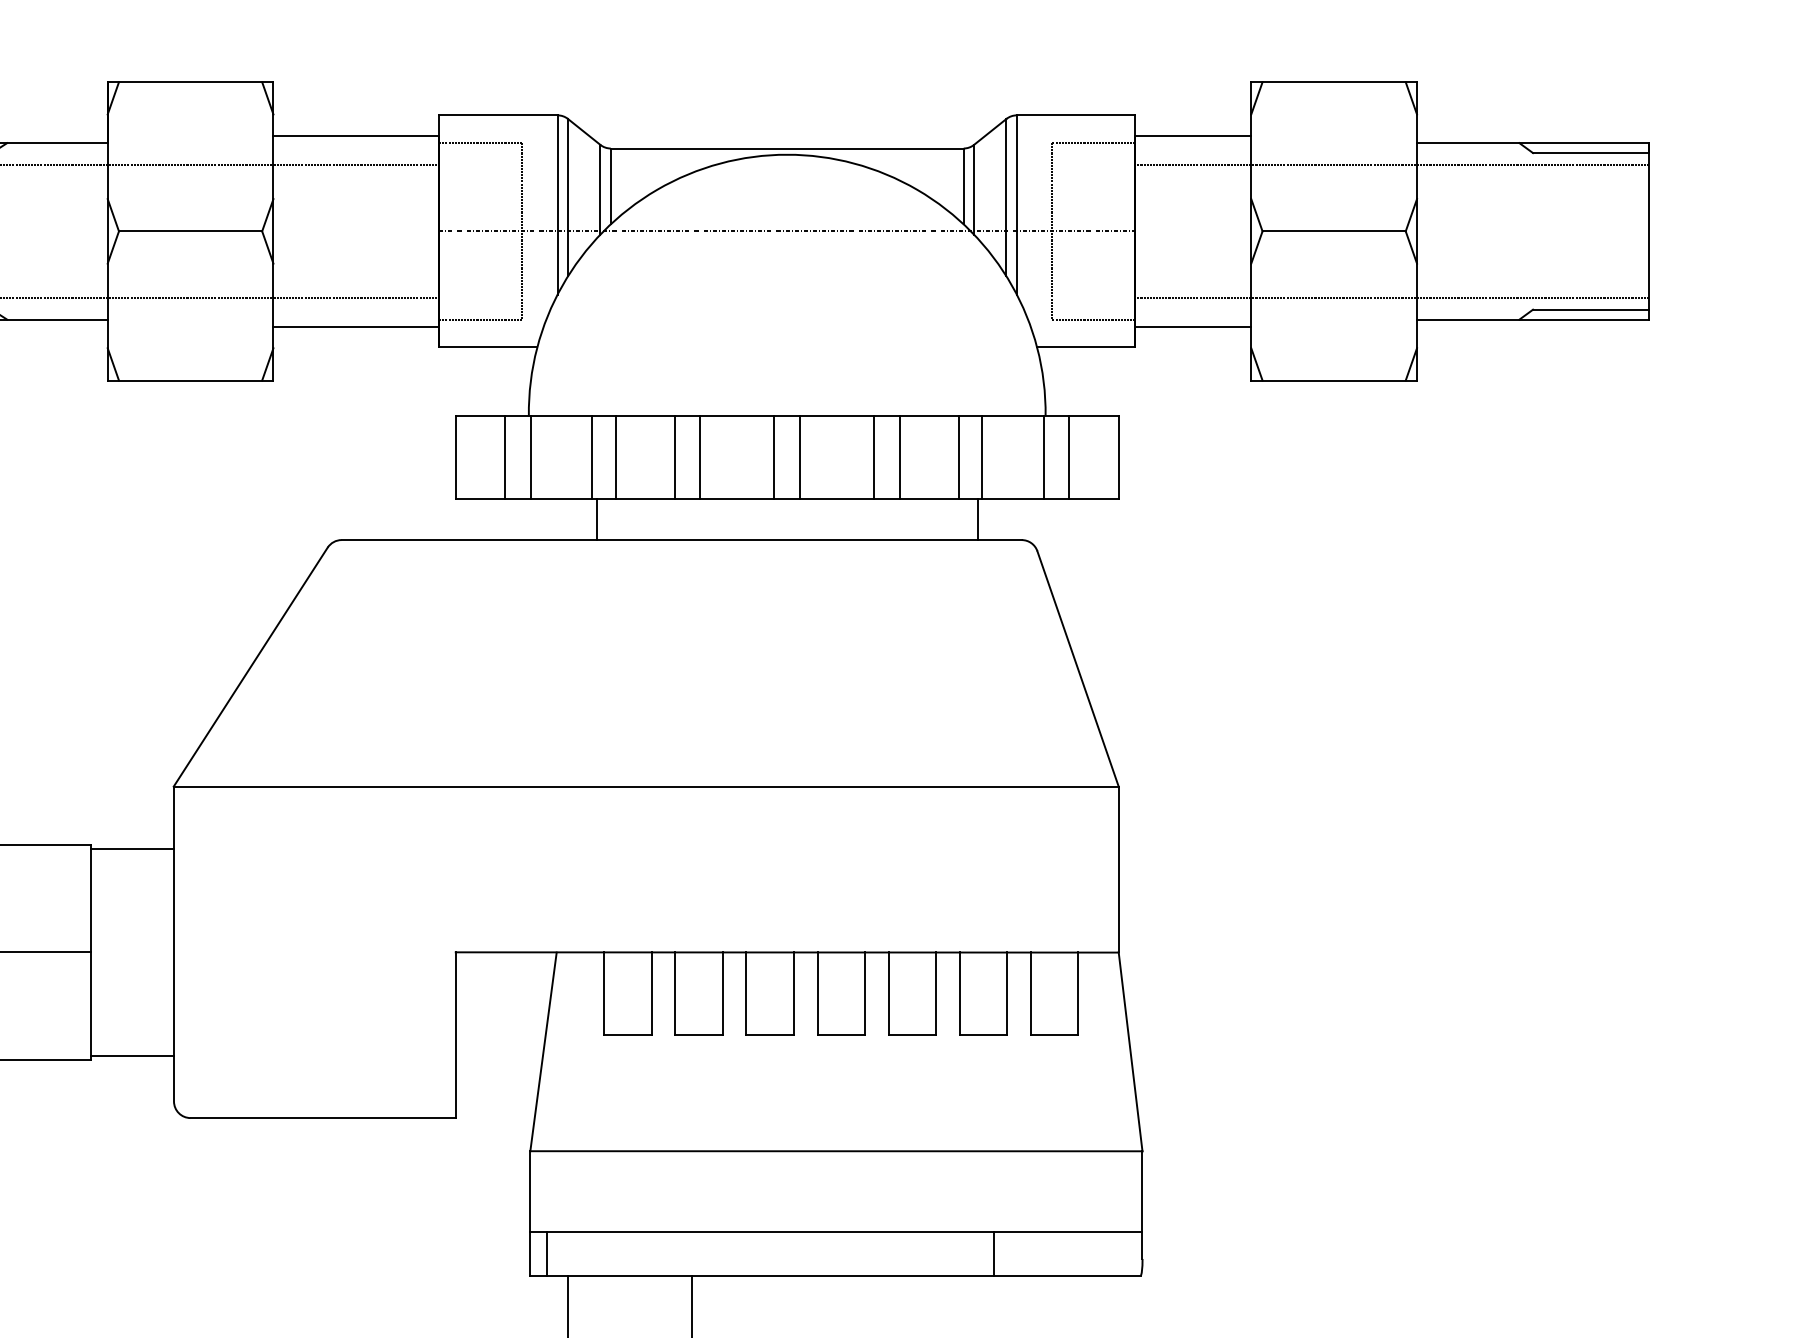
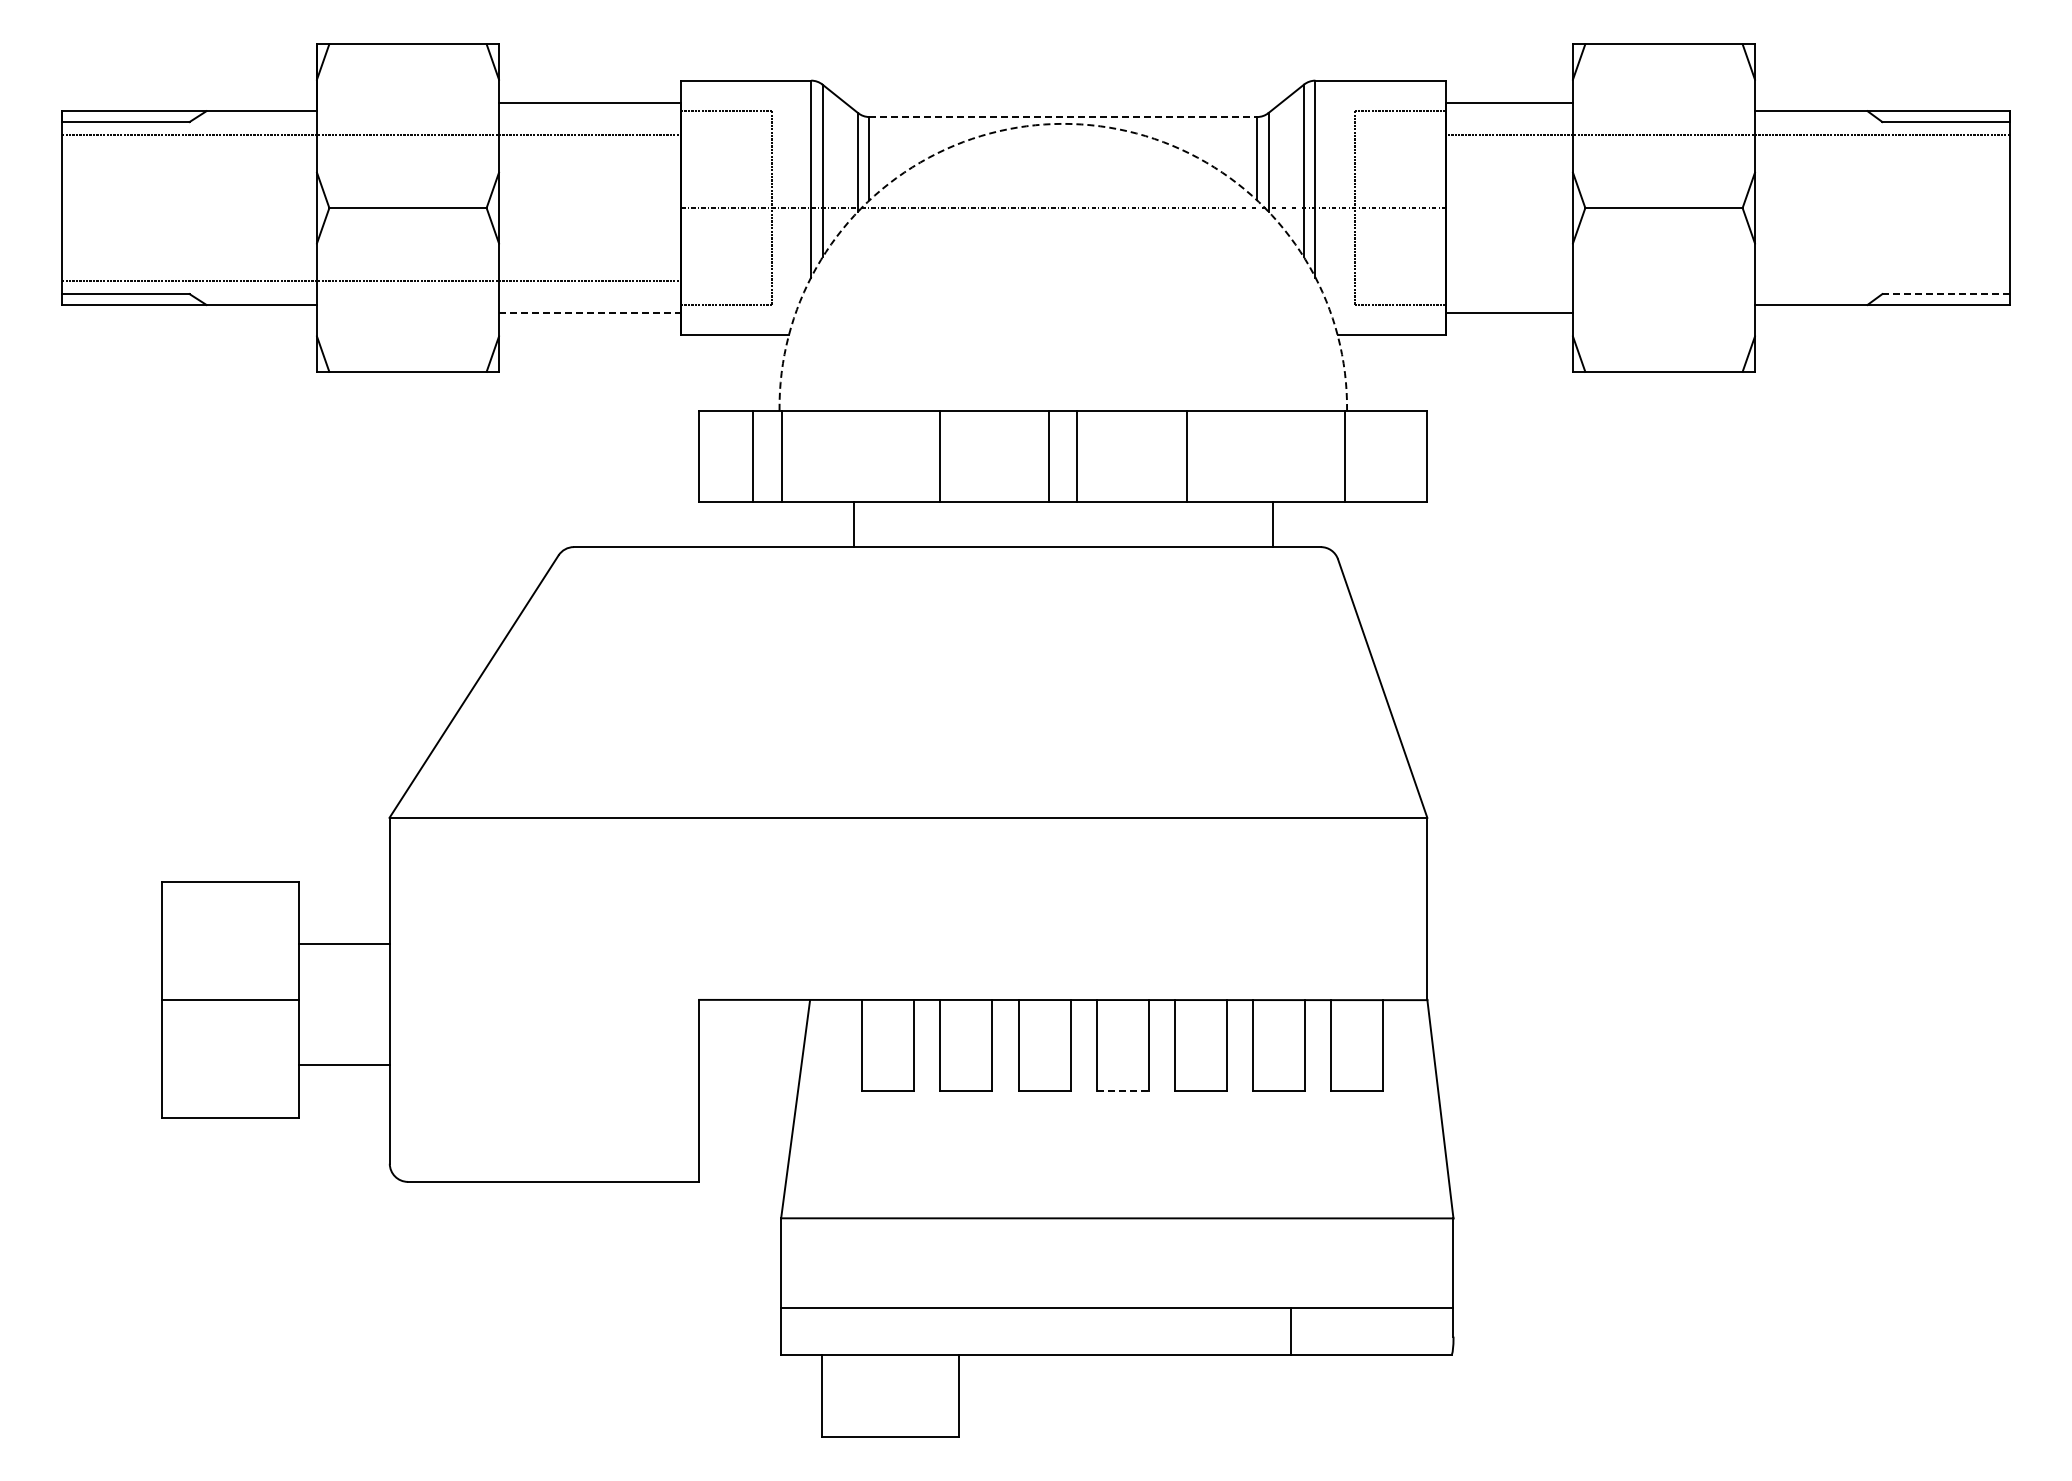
line: (787, 148) -> (1063, 117), solid -> dashed
arc: (787, 154) -> (1063, 123), solid -> dashed
line: (1391, 298) -> (1727, 281), removed
line: (1591, 310) -> (1946, 294), solid -> dashed
line: (356, 326) -> (590, 312), solid -> dashed
line: (592, 457) -> (849, 456), removed
line: (615, 457) -> (874, 456), removed
line: (700, 457) -> (967, 456), removed
line: (873, 457) -> (1158, 456), removed
line: (958, 457) -> (1251, 456), removed
line: (982, 457) -> (1277, 456), removed
line: (1069, 457) -> (1373, 456), removed
line: (131, 849) -> (343, 944), moved
line: (842, 1034) -> (1123, 1090), solid -> dashed
line: (131, 1055) -> (343, 1064), moved
line: (547, 1253) -> (799, 1330), removed

